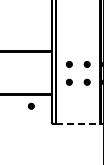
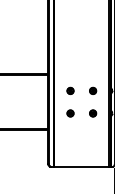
part: (31, 105) -> (22, 142), removed
line: (78, 124) -> (82, 166), dashed -> solid

